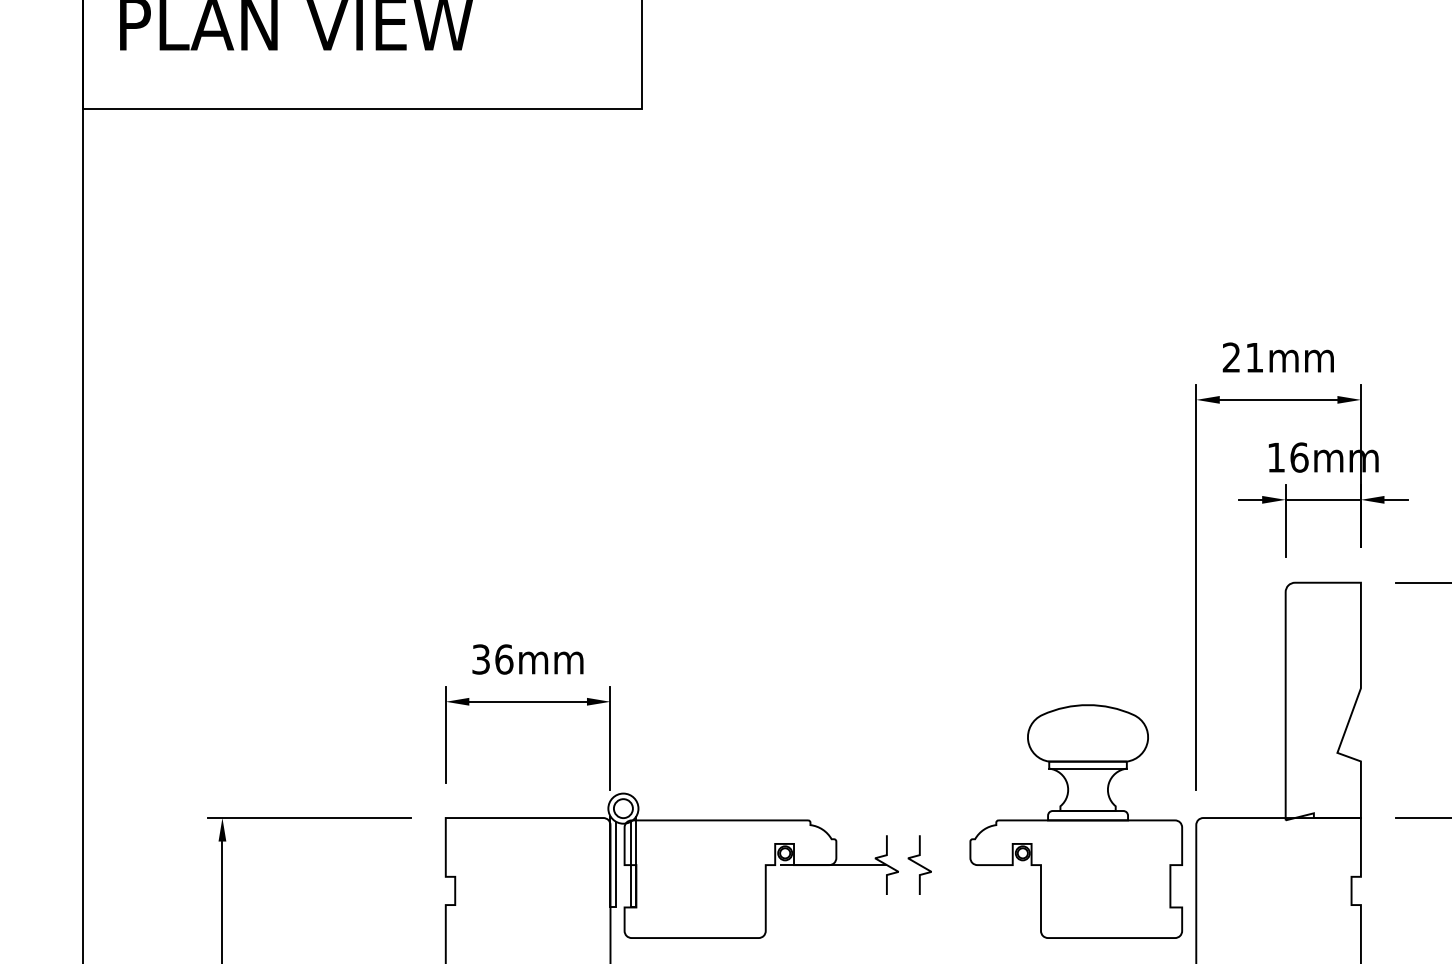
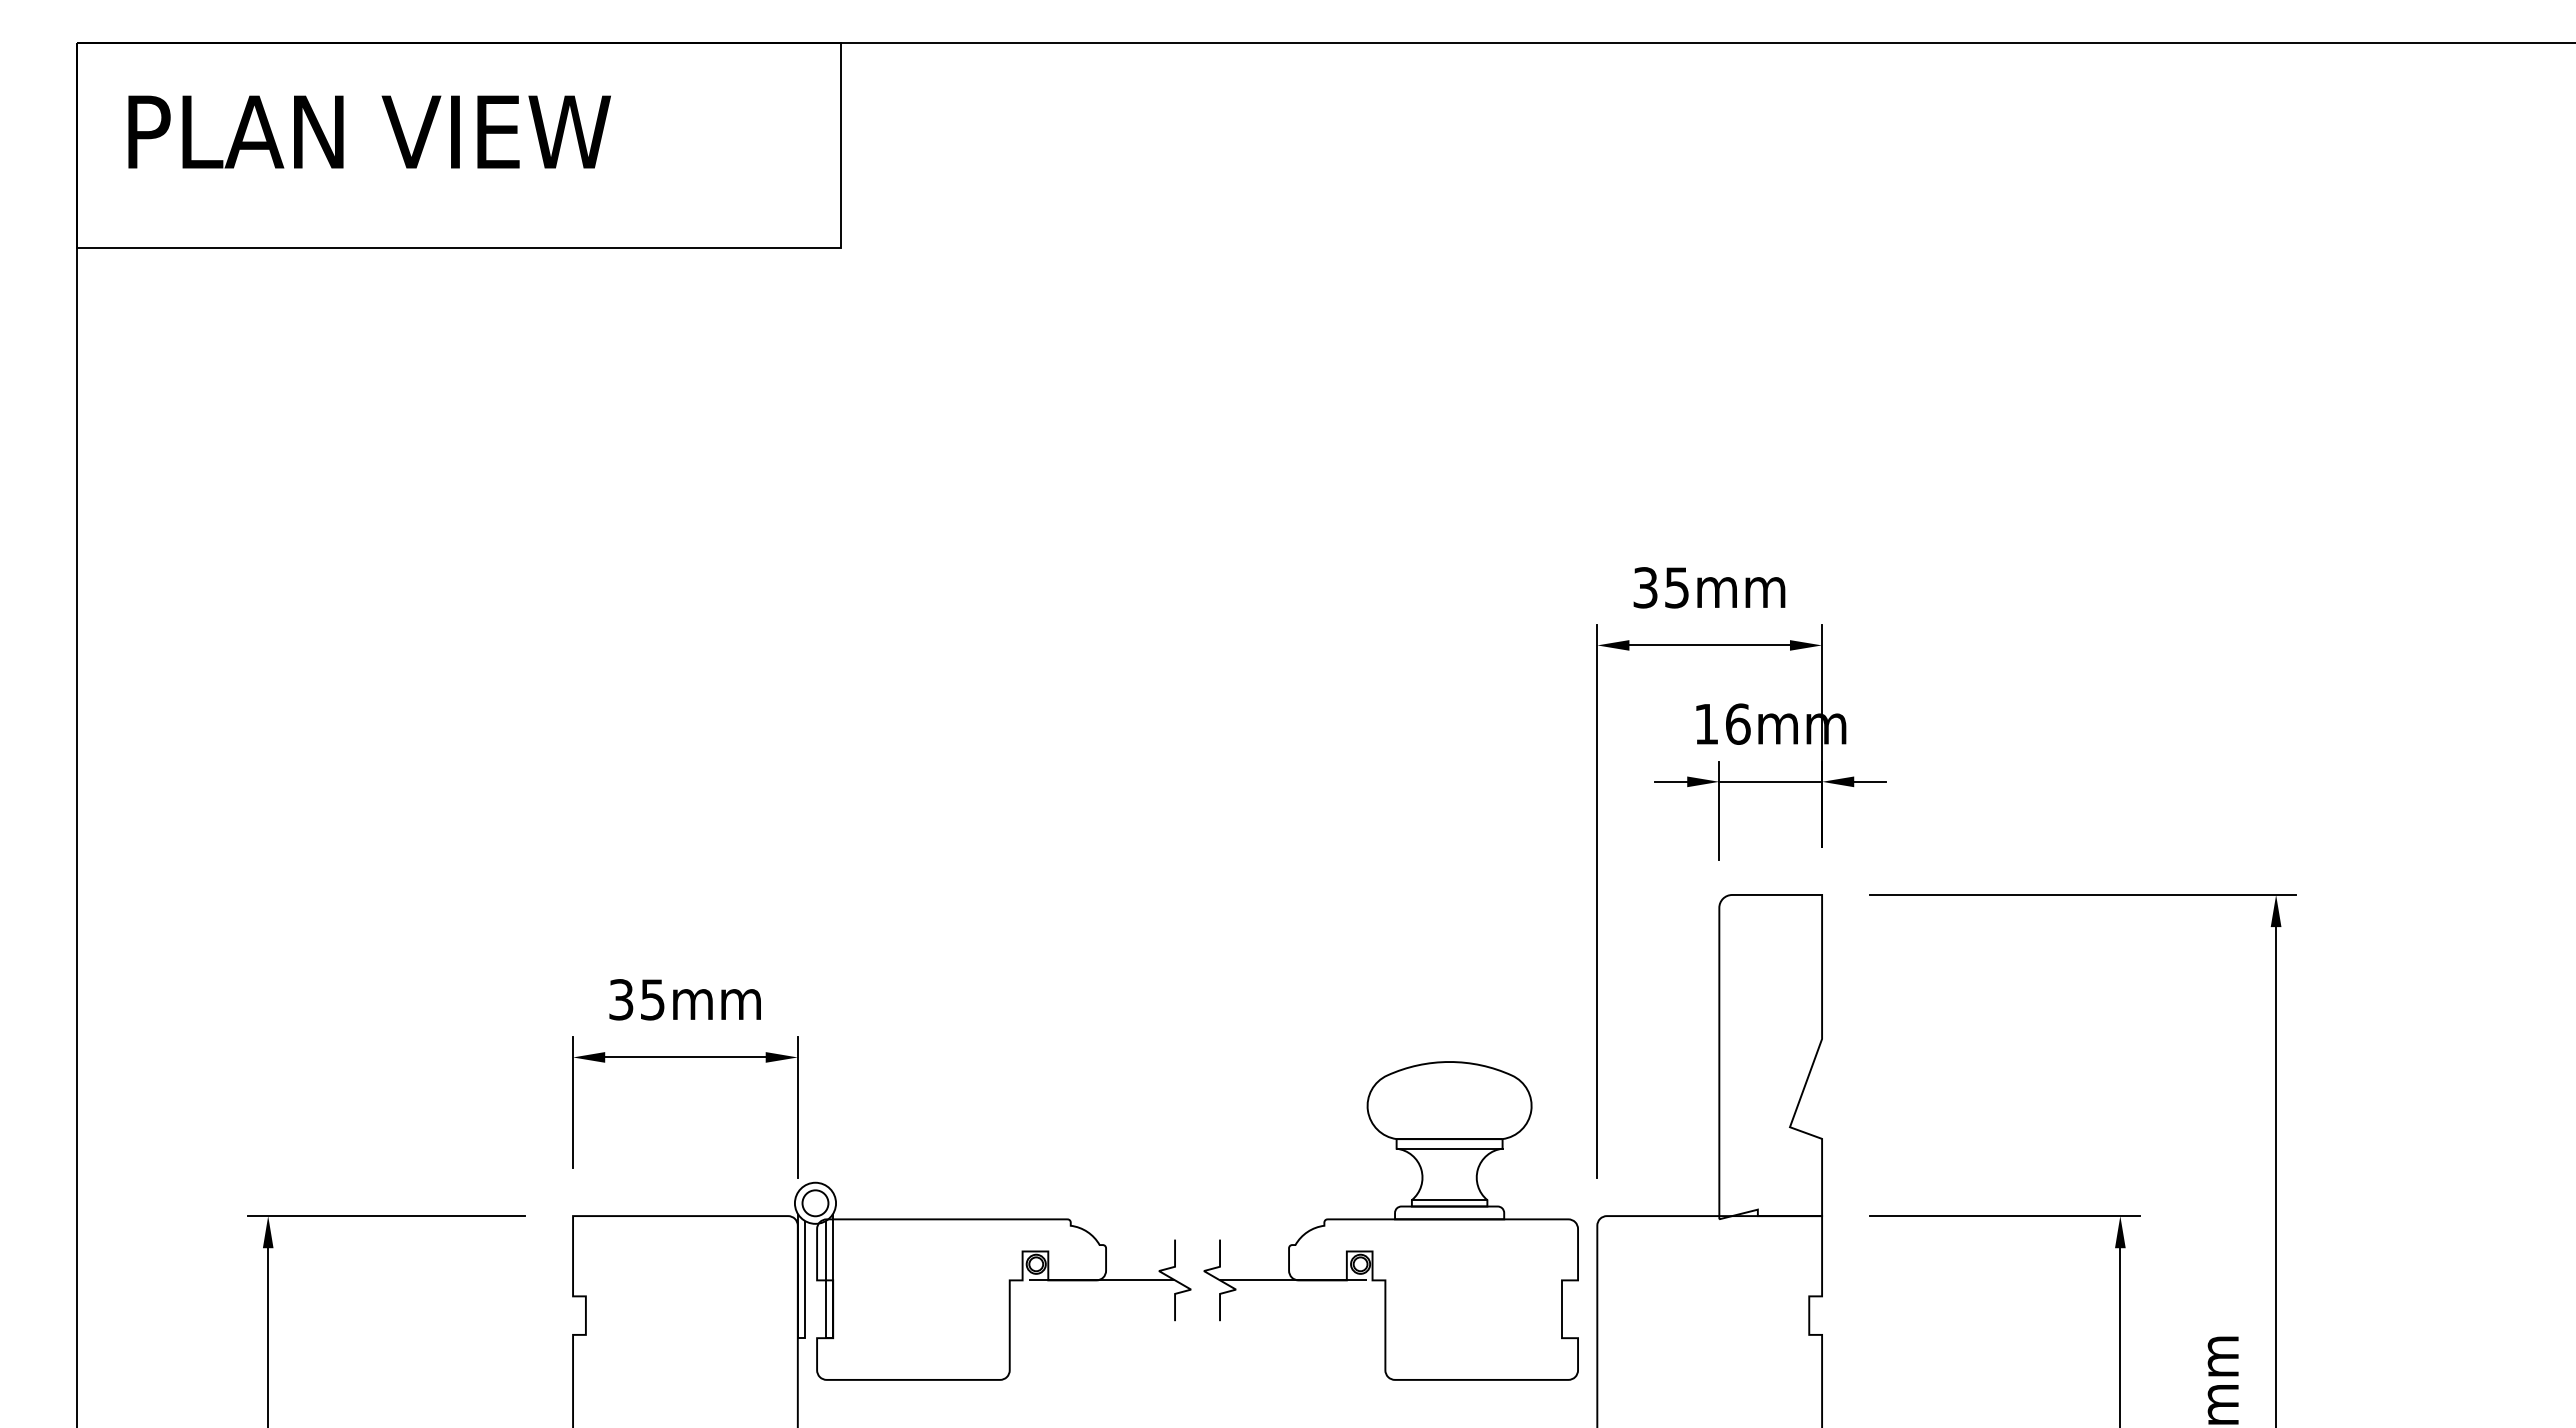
text: (1242, 357) -> (1660, 587), 21mm -> 35mm
text: (504, 659) -> (652, 999), 36mm -> 35mm
line: (1087, 806) -> (1449, 1200), added
line: (973, 865) -> (1293, 1280), added

